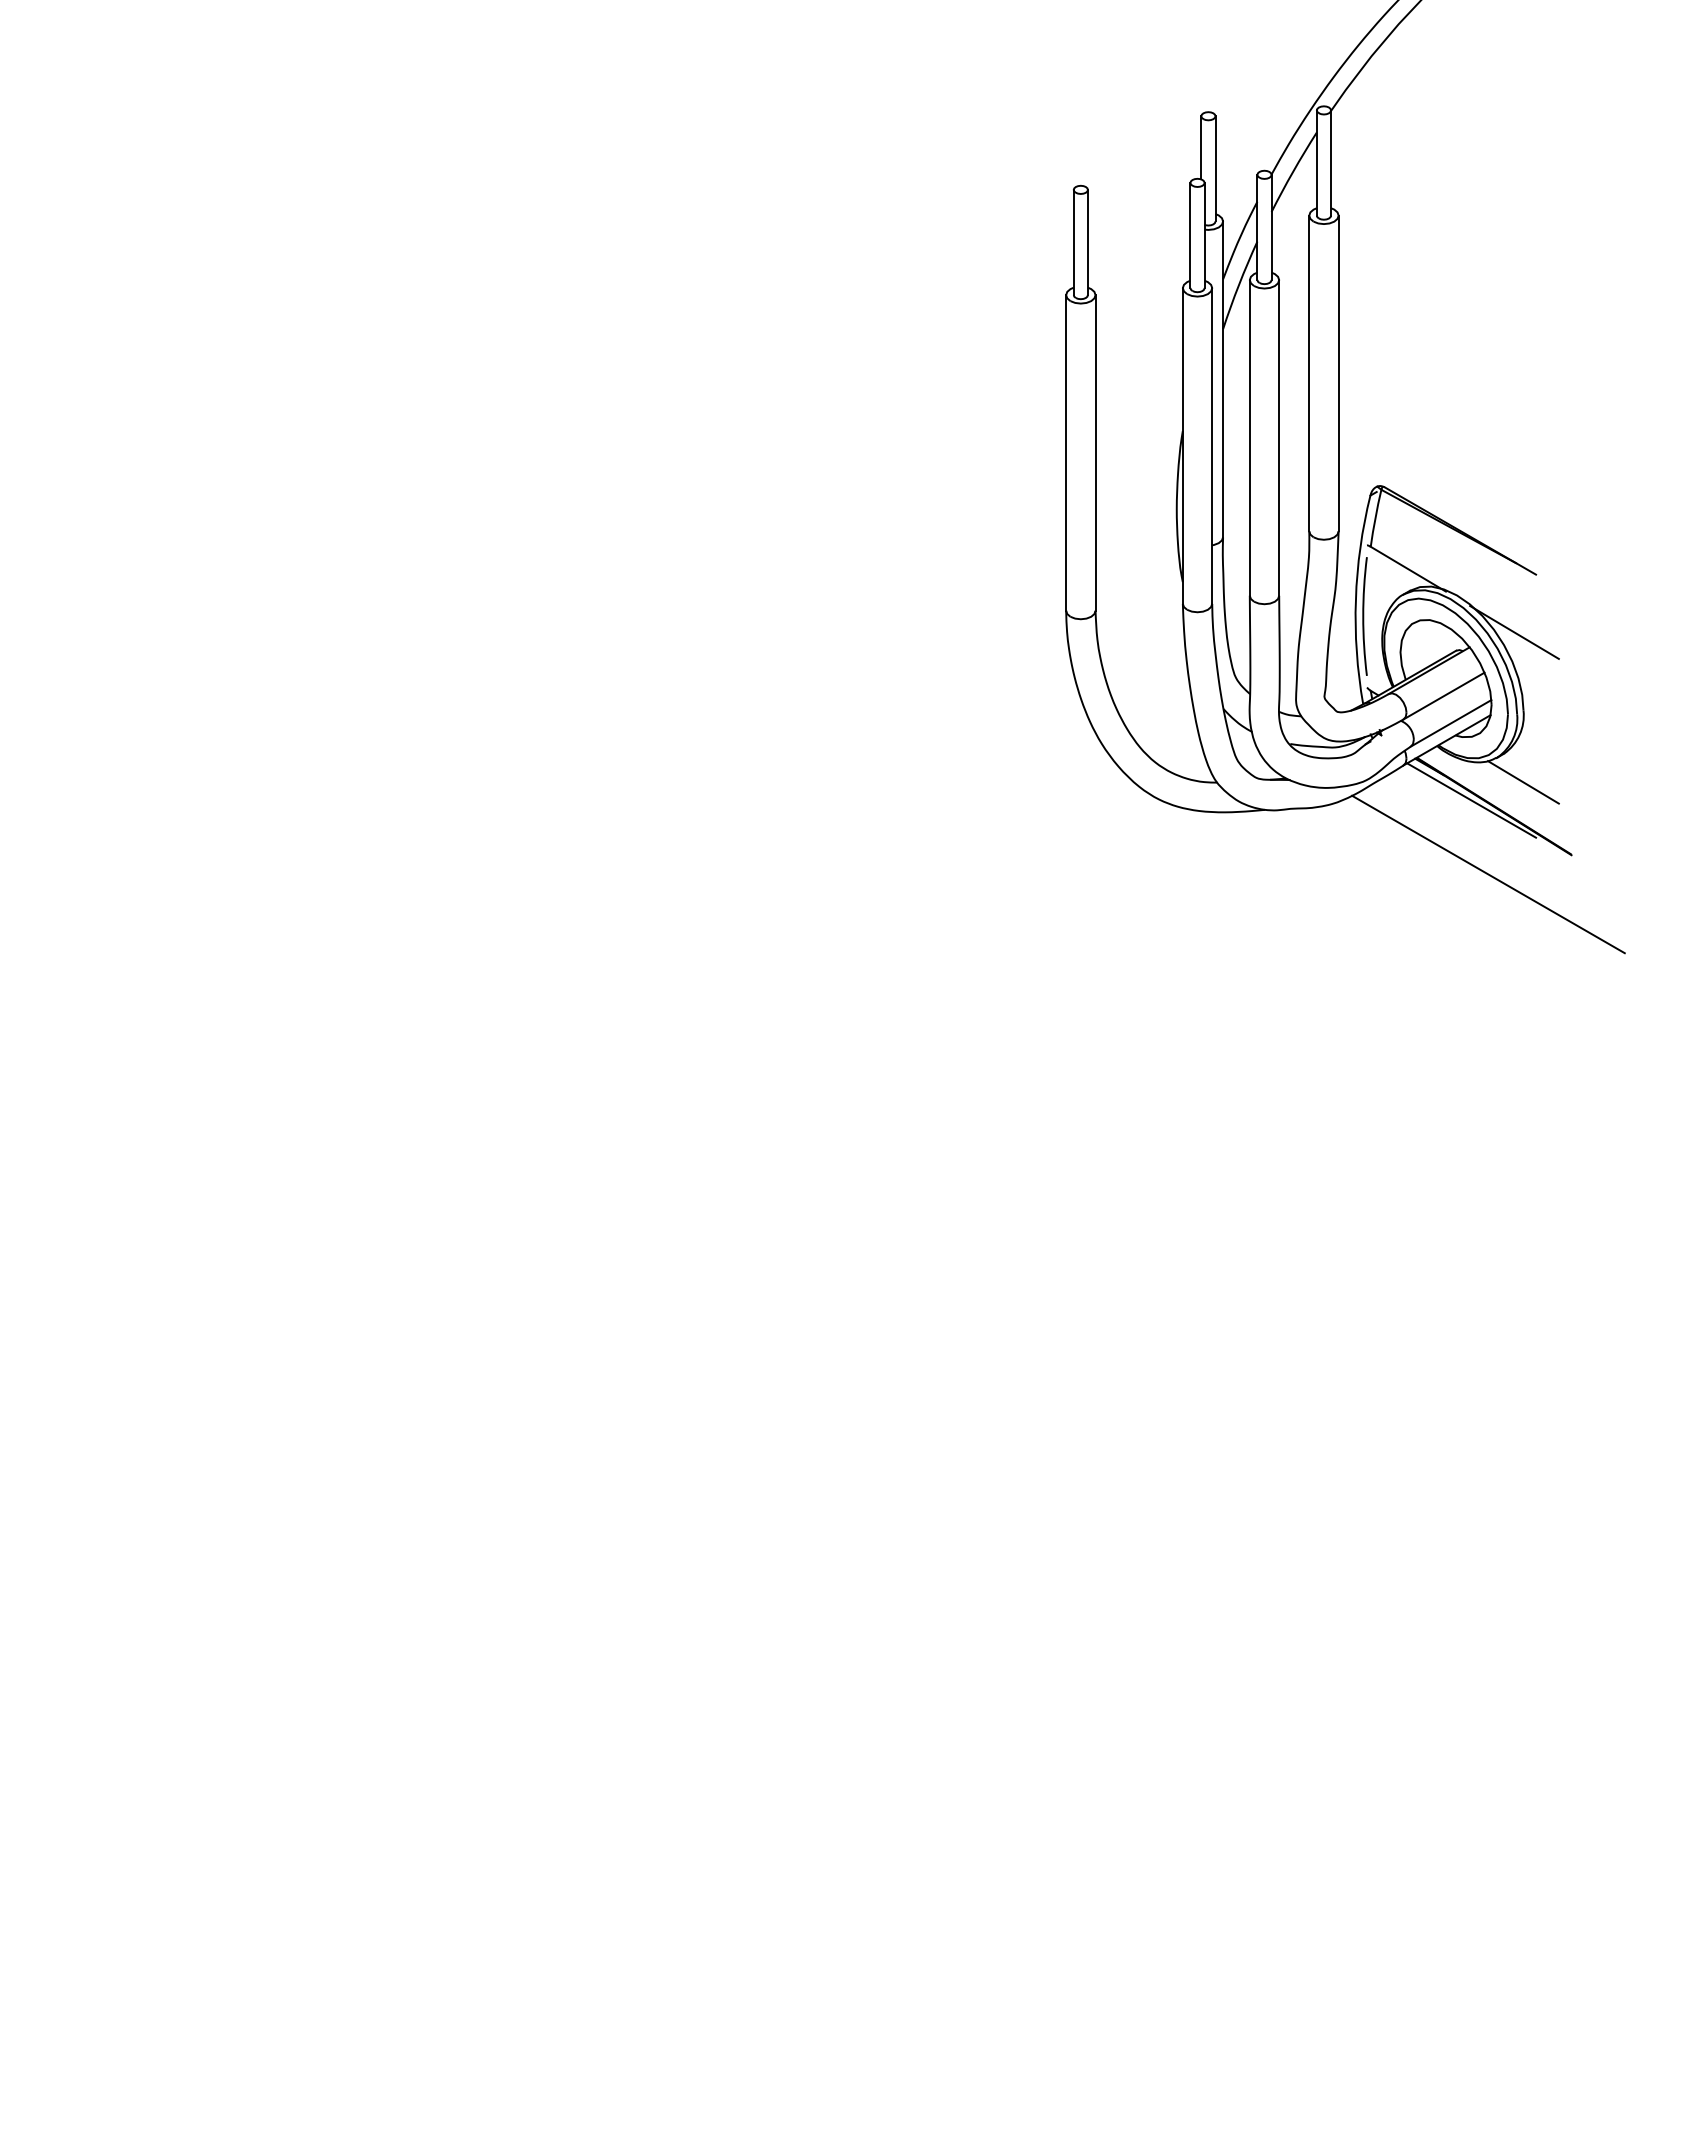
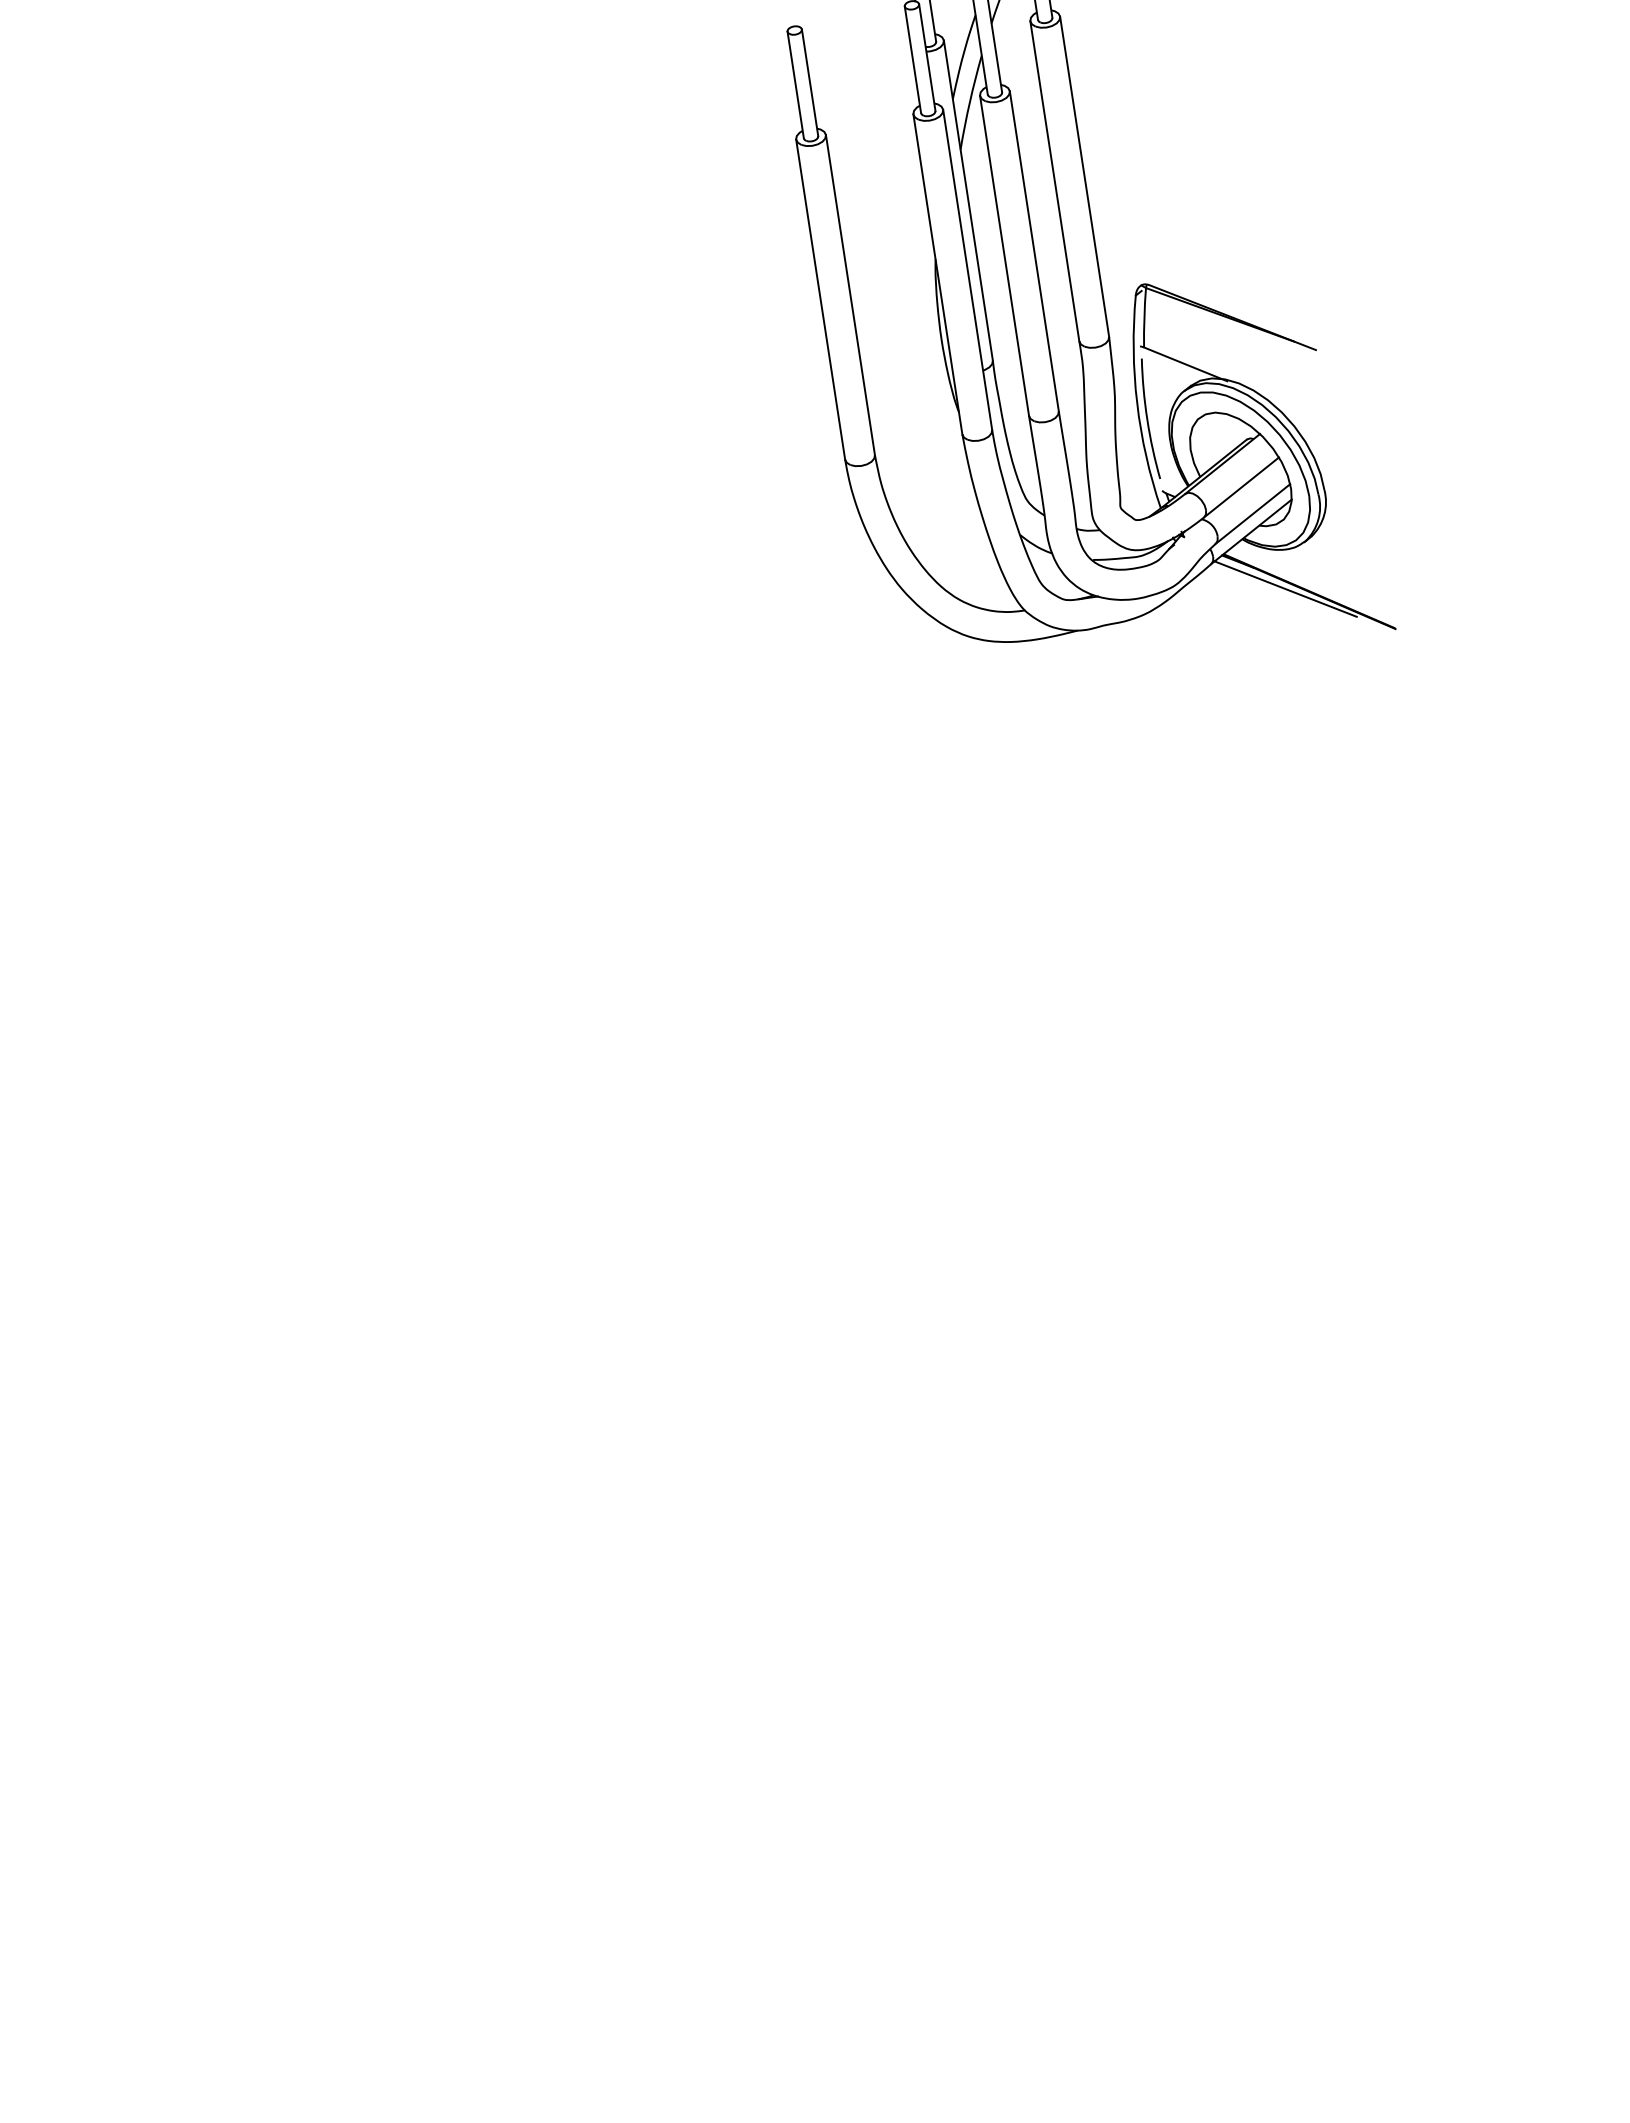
line: (1514, 632) -> (1303, 412), removed
line: (1523, 782) -> (1335, 562), removed
line: (1488, 874) -> (1314, 661), removed

